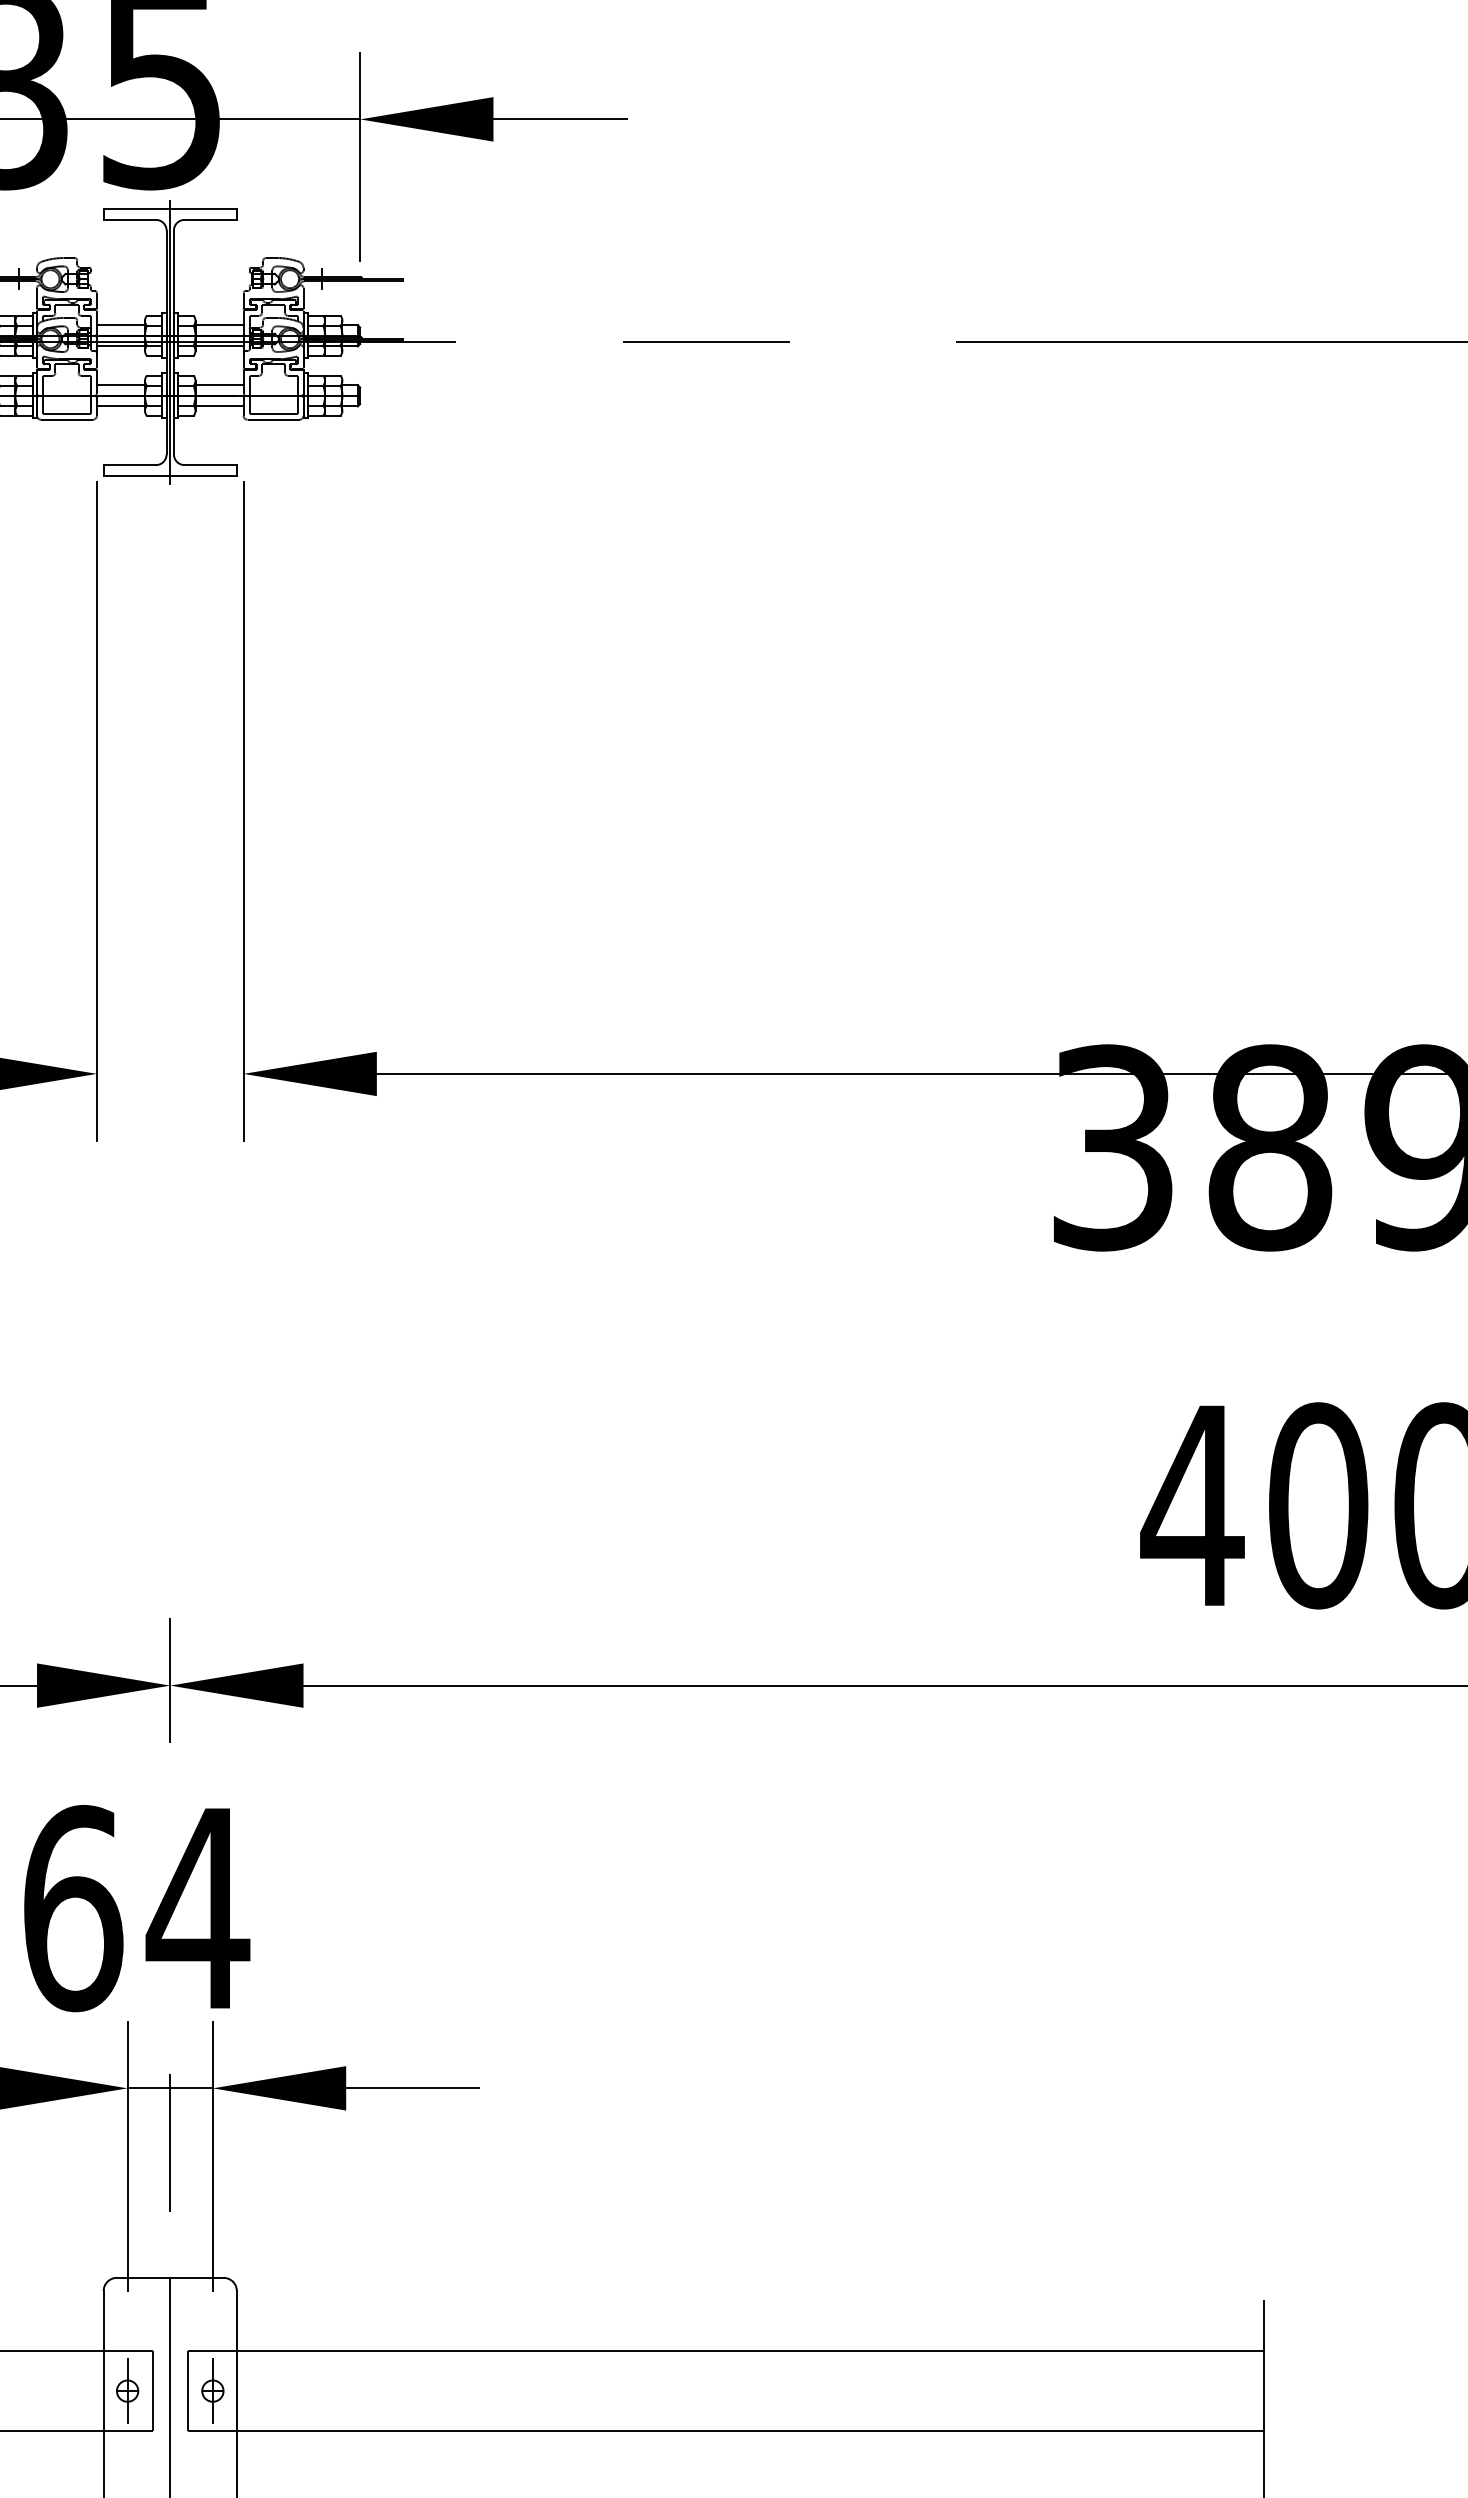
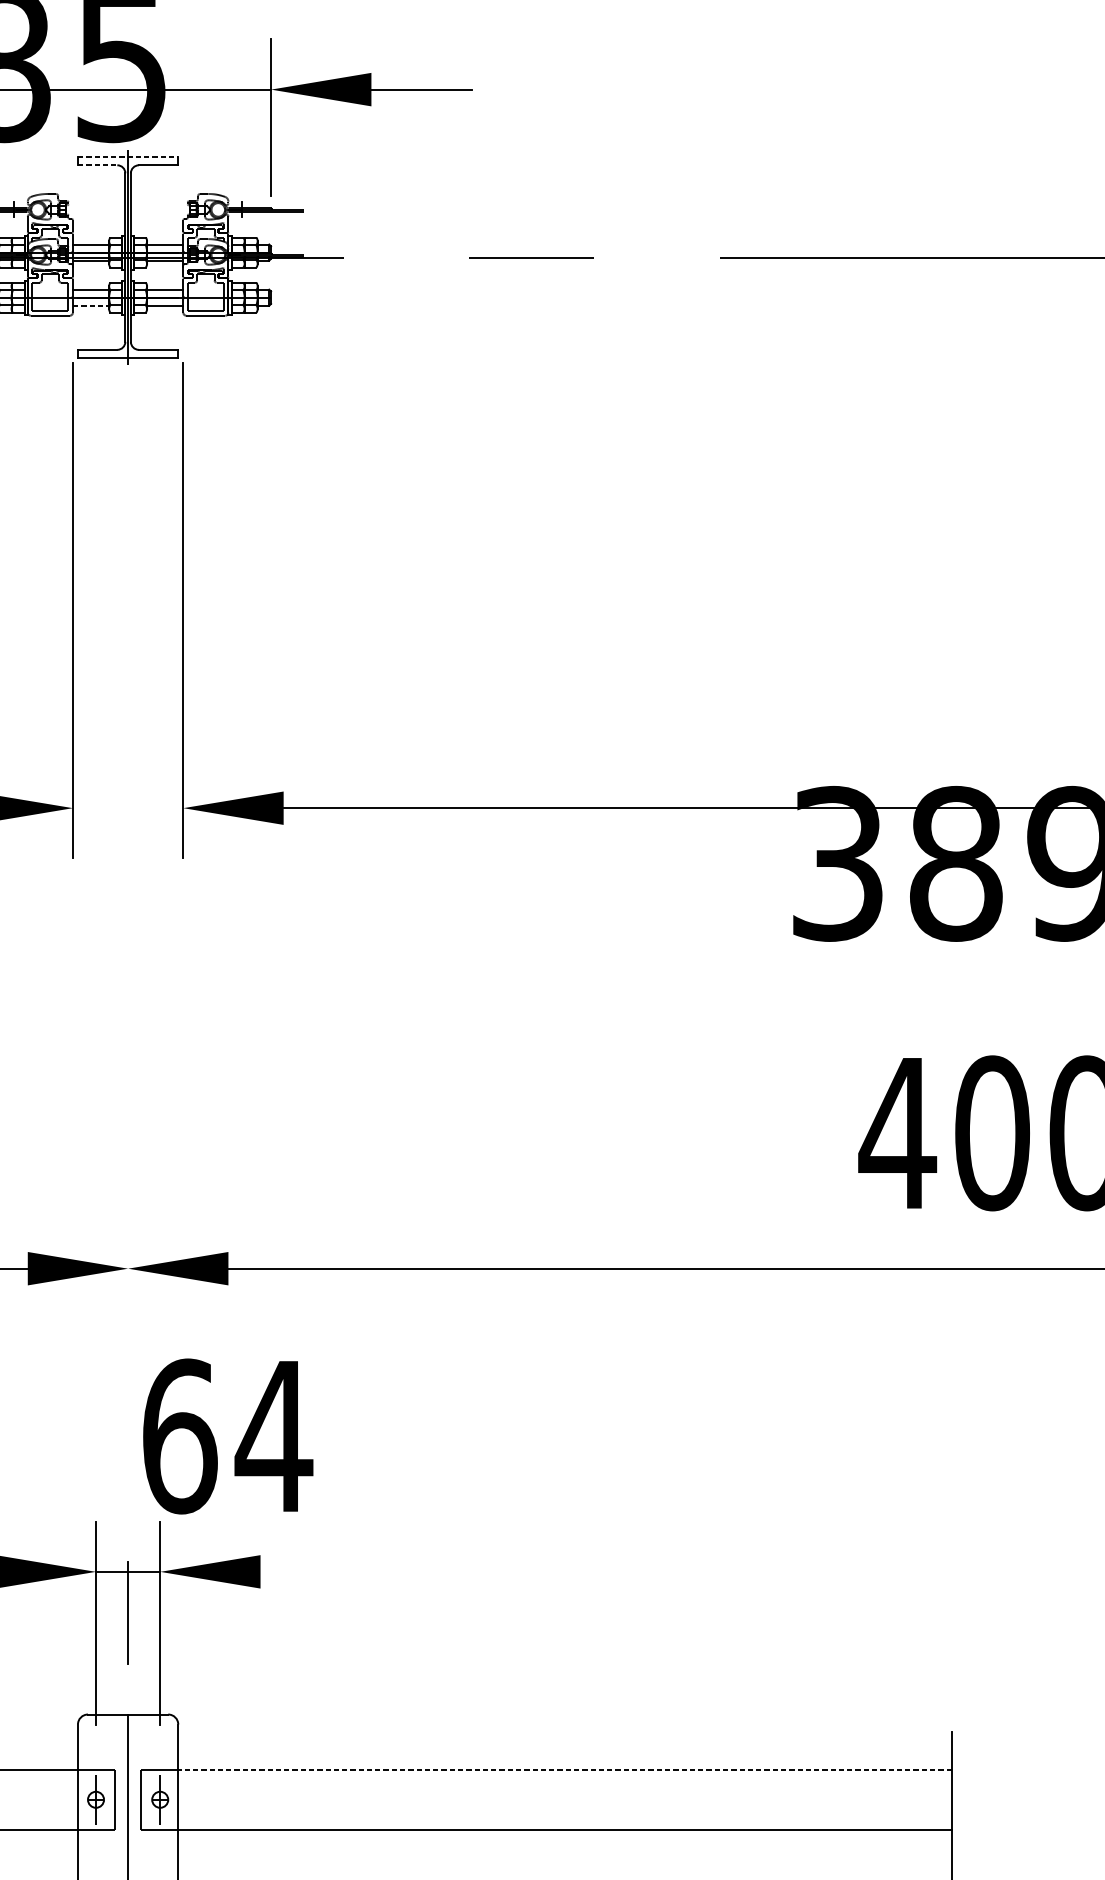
line: (170, 209) -> (128, 157), solid -> dashed
line: (130, 219) -> (98, 164), solid -> dashed
line: (121, 406) -> (91, 305), solid -> dashed
line: (170, 1680) -> (128, 1264), removed
text: (137, 1908) -> (228, 1436), moved
line: (412, 2088) -> (310, 1571), removed
line: (750, 2351) -> (564, 1769), solid -> dashed

